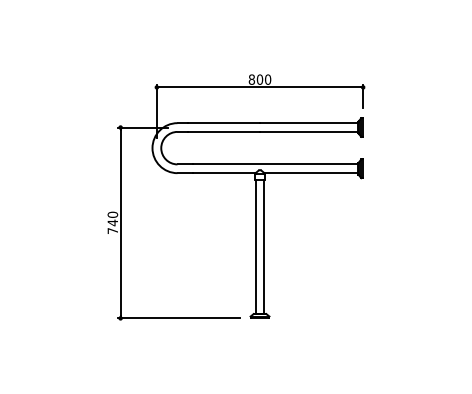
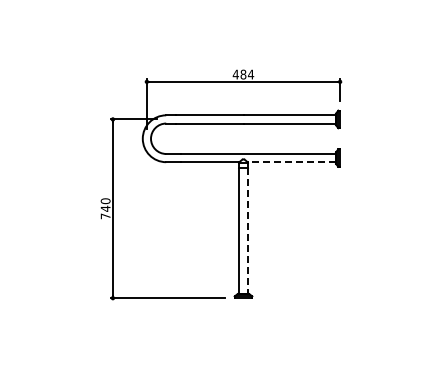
text: (260, 79) -> (243, 74), 800 -> 484
line: (311, 173) -> (291, 162), solid -> dashed
line: (264, 246) -> (247, 230), solid -> dashed

